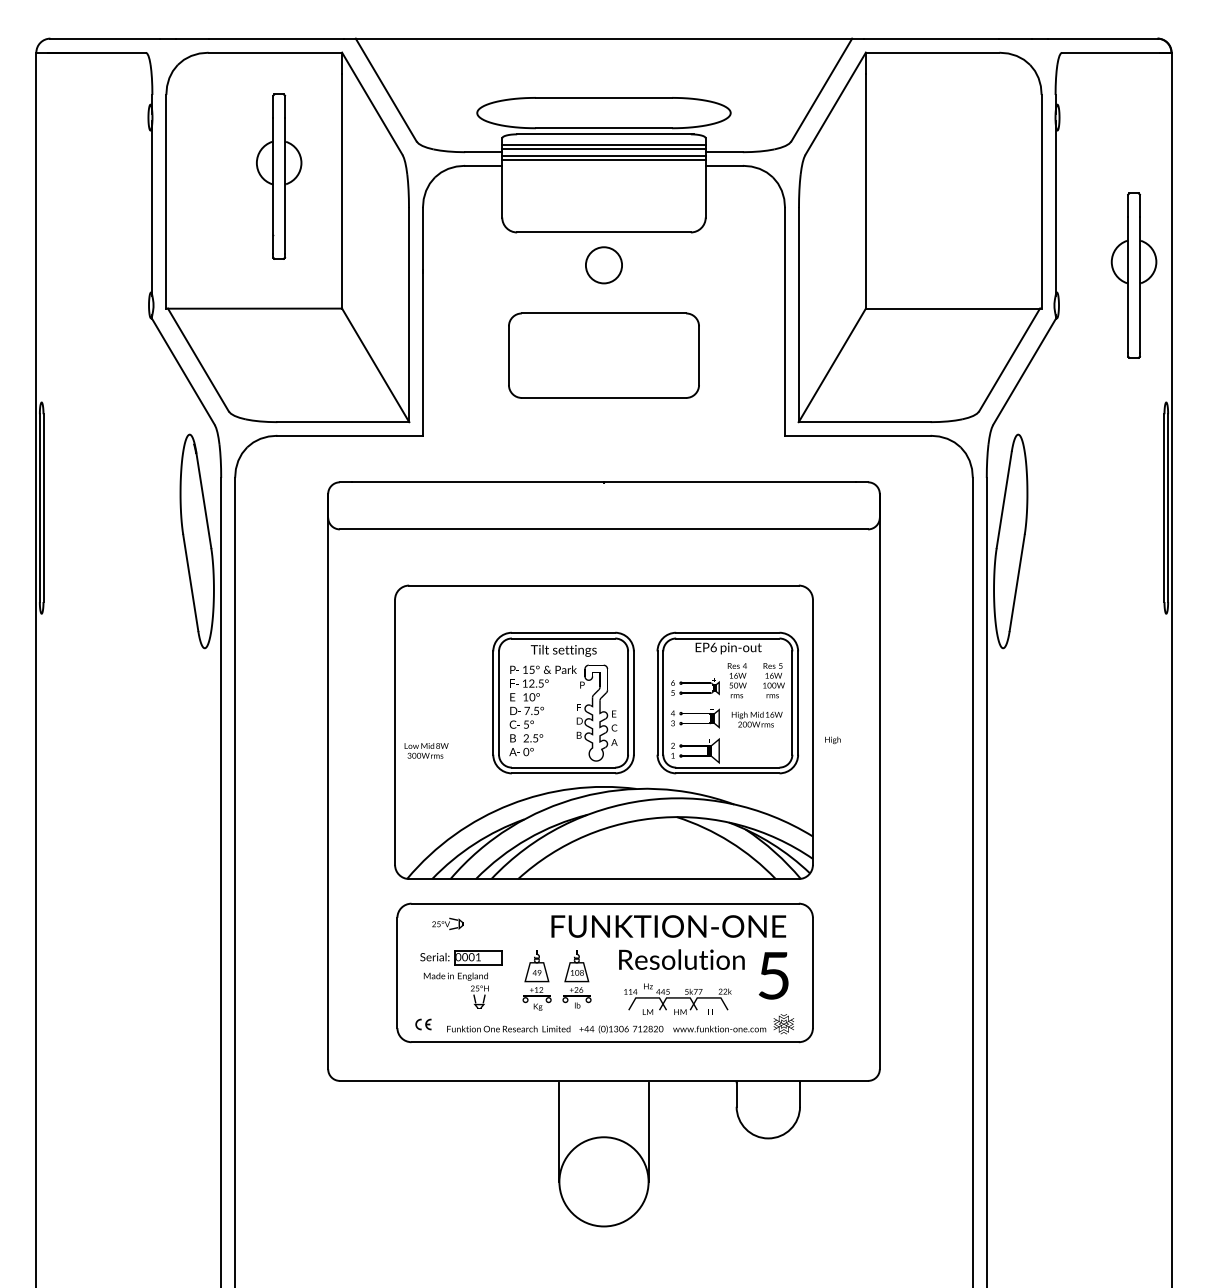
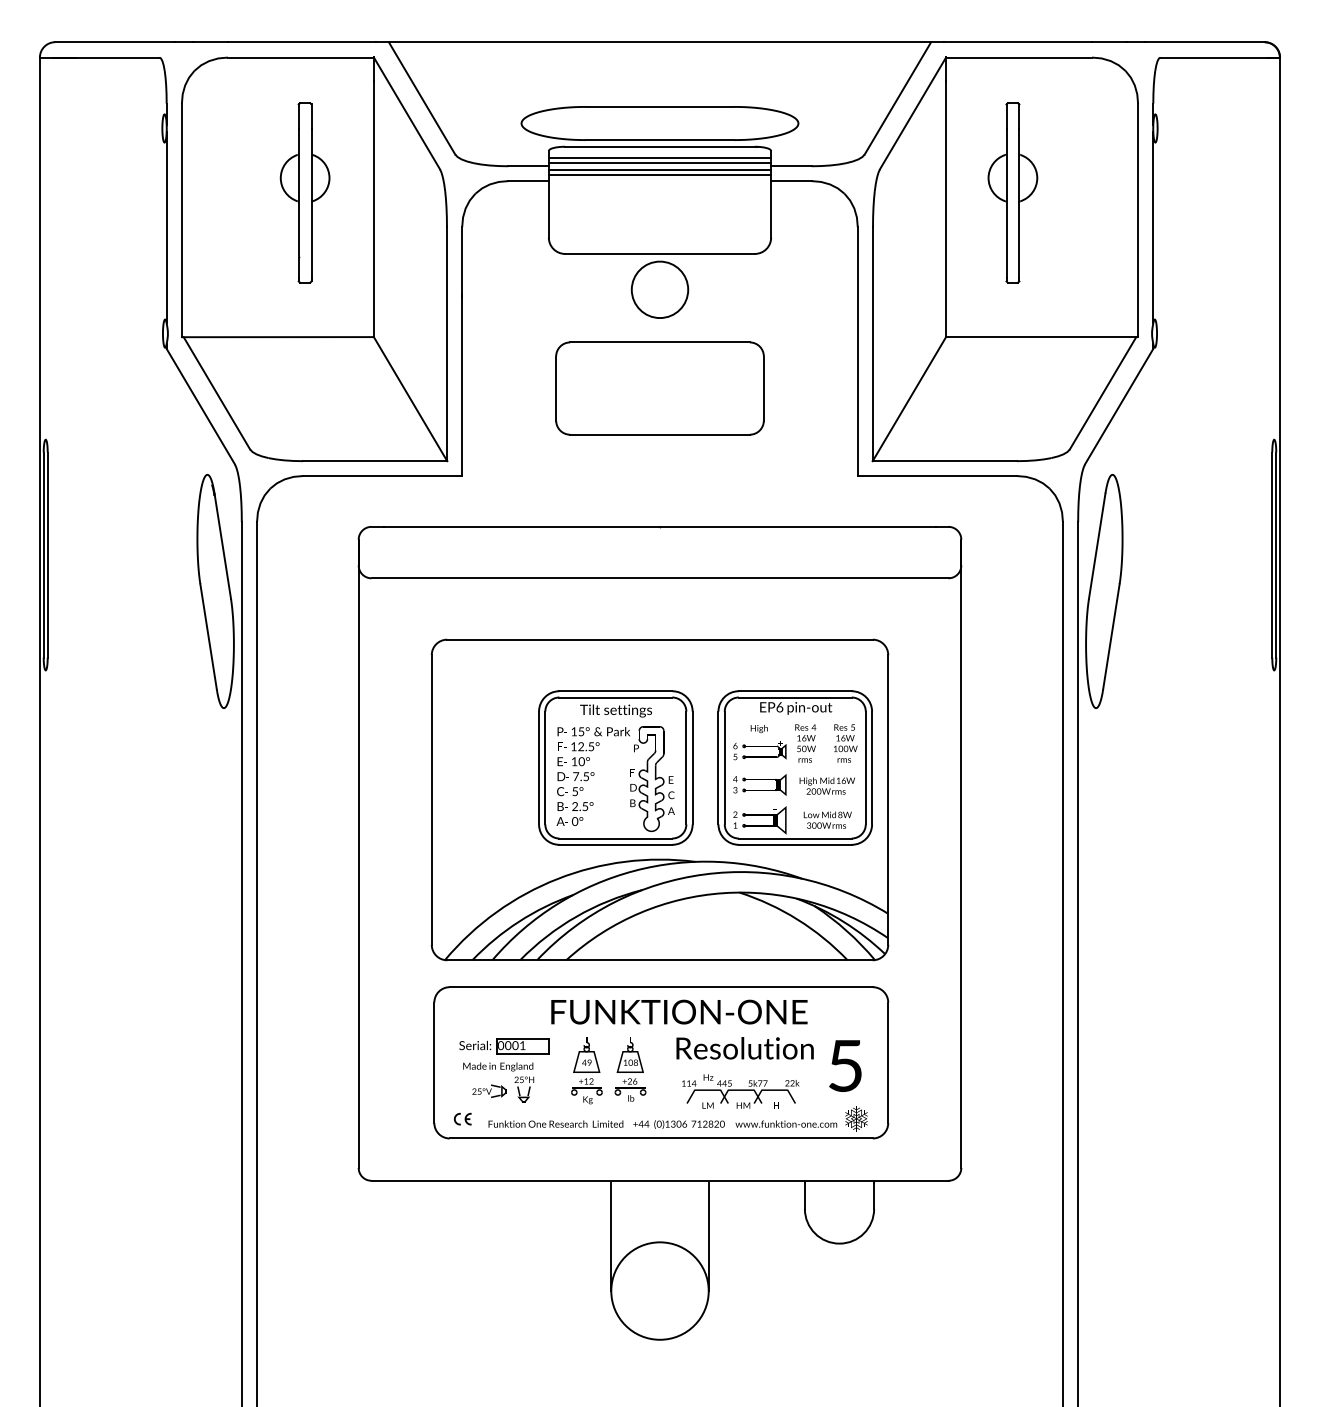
circle: (603, 265) -> (659, 290), size x1.43
part: (1133, 275) -> (1012, 192), moved
text: (832, 740) -> (758, 729), moved
text: (426, 750) -> (827, 819), moved
text: (447, 923) -> (489, 1090), moved
text: (668, 926) -> (679, 1012), moved

